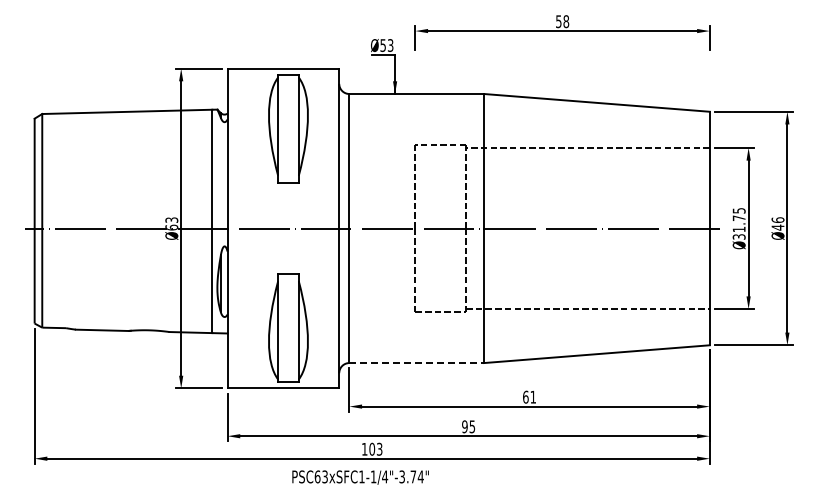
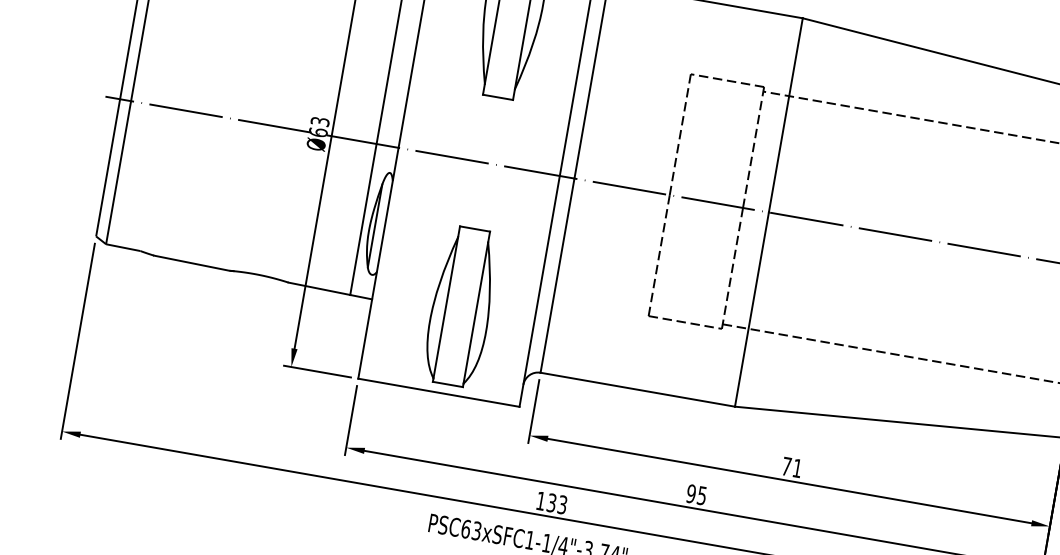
line: (417, 363) -> (638, 390), dashed -> solid
text: (525, 396) -> (786, 465), 61 -> 71
text: (372, 448) -> (552, 501), 103 -> 133

